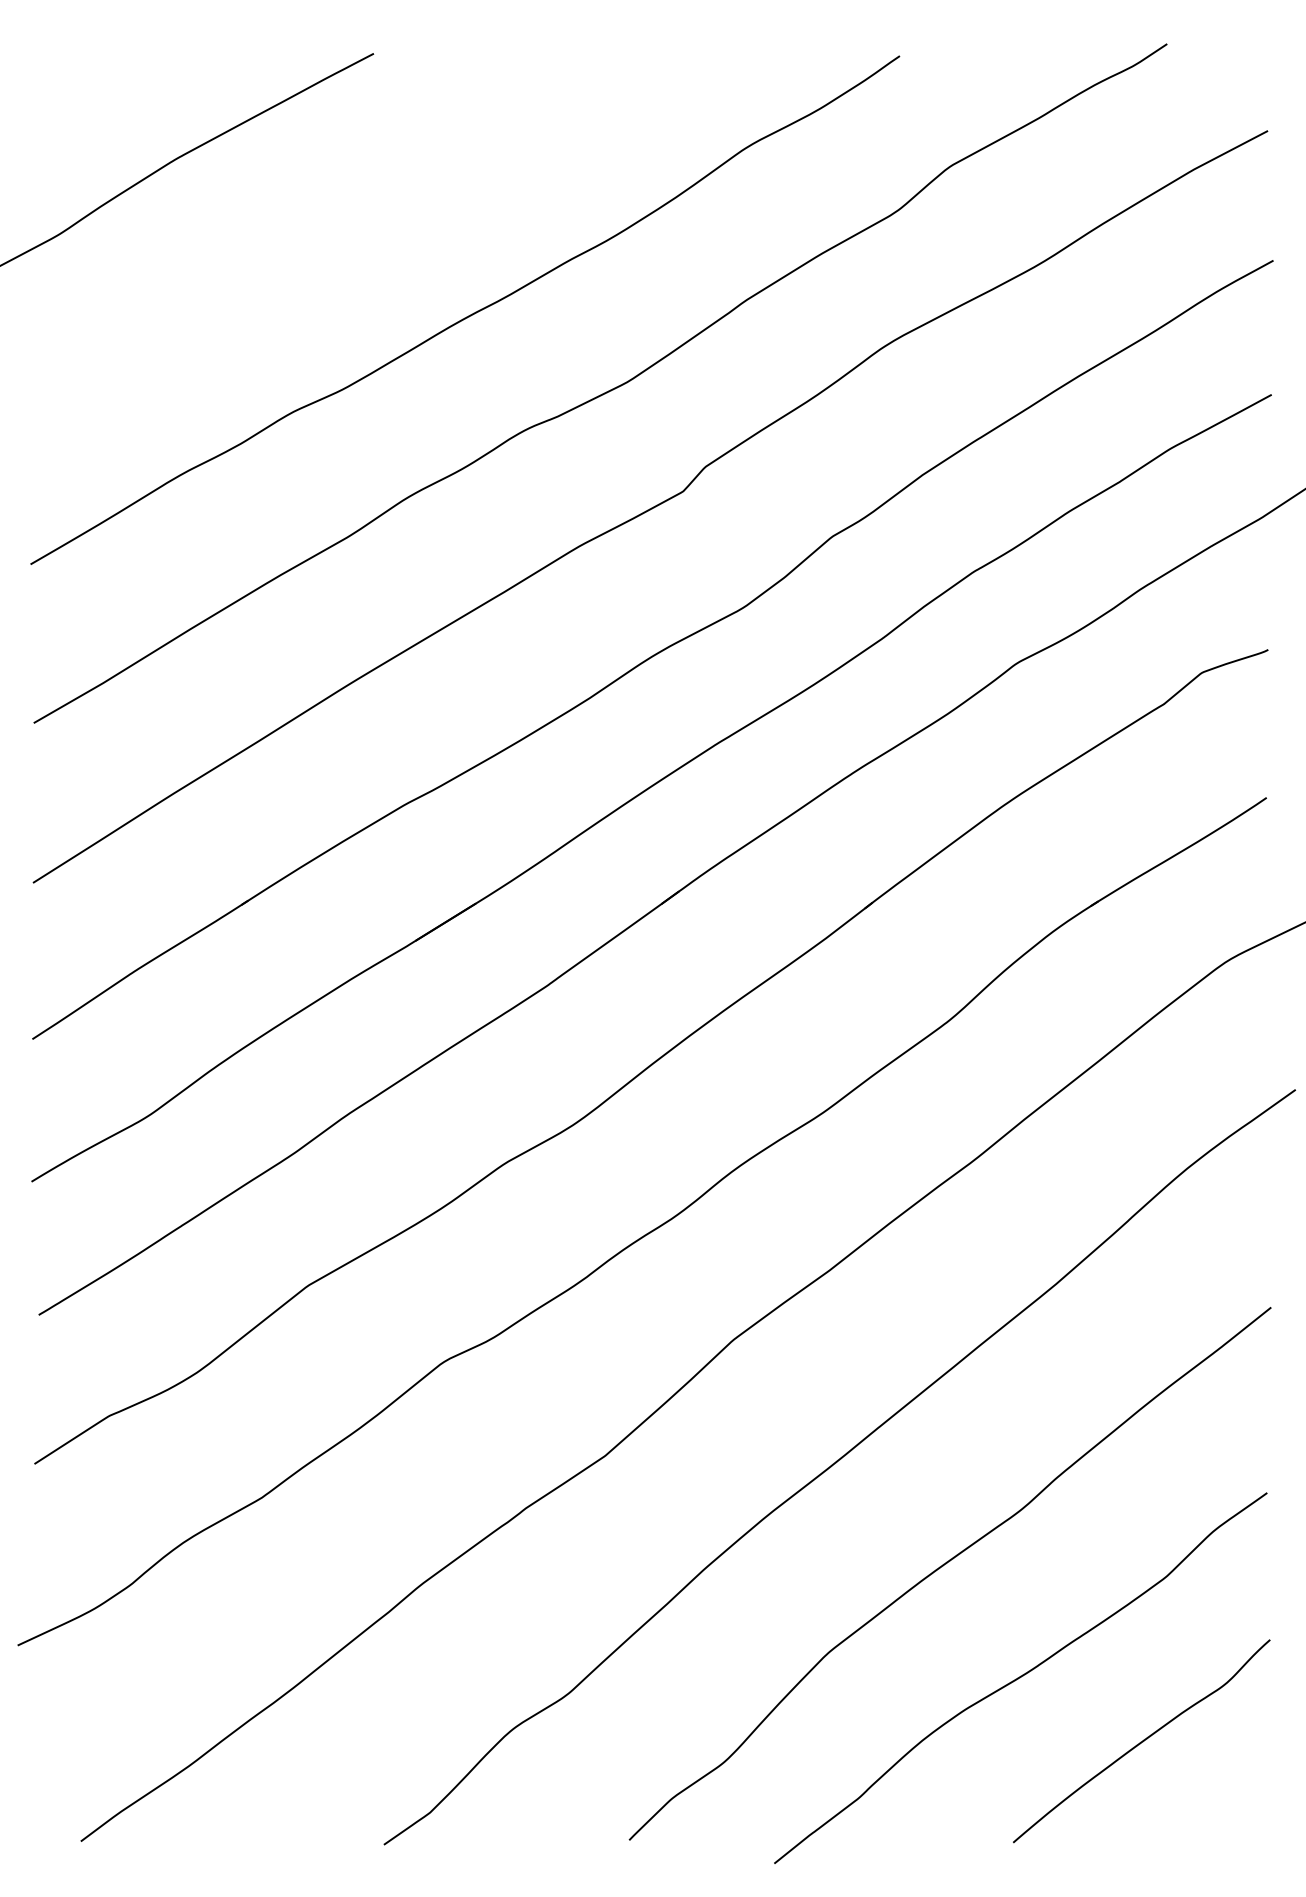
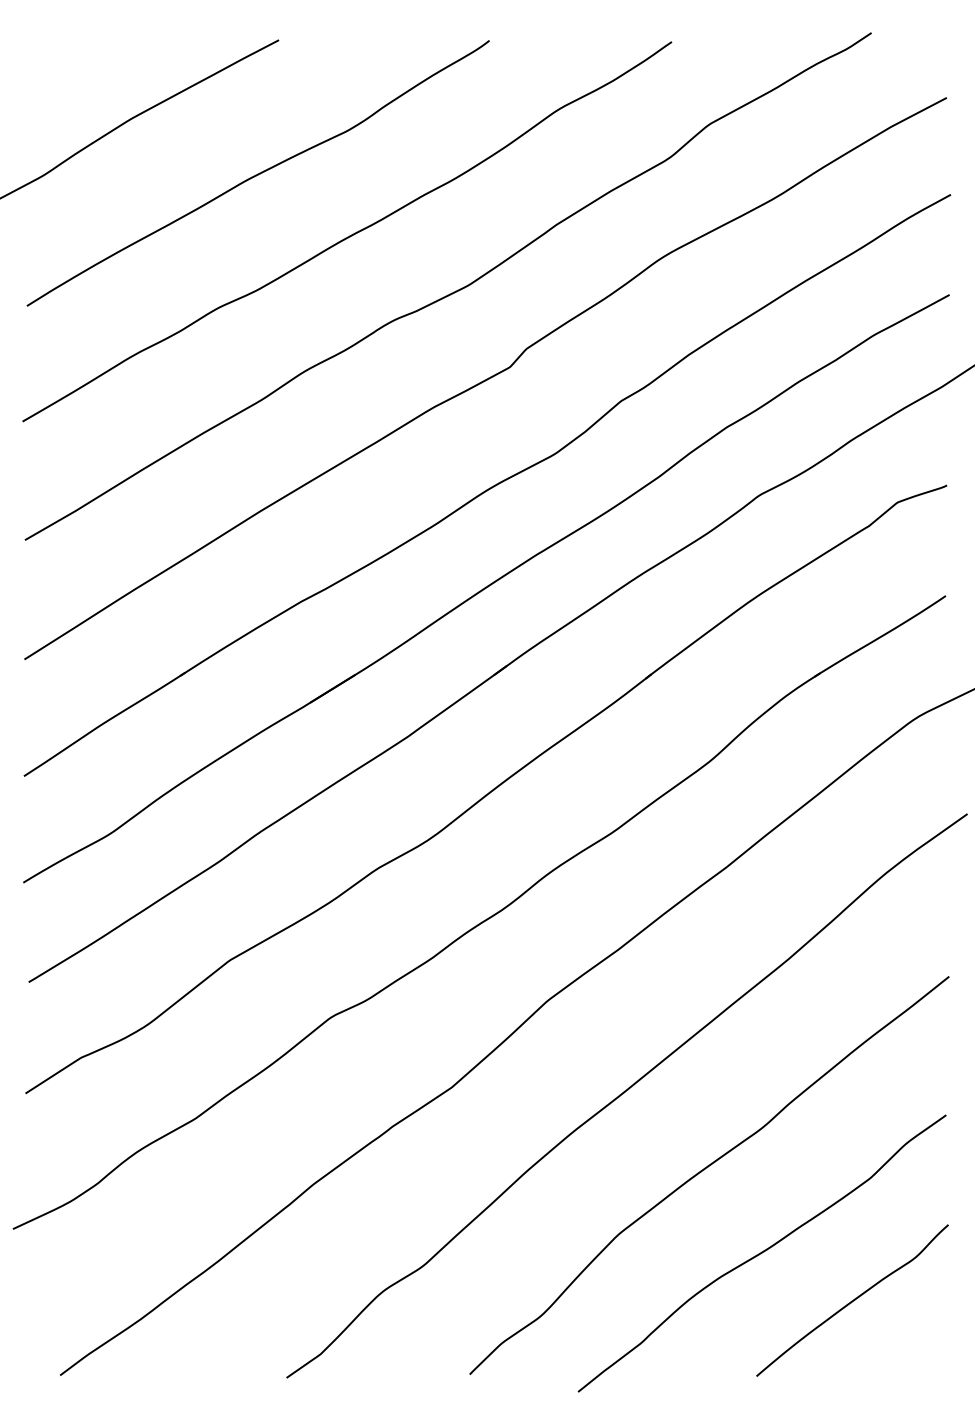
curve: (345, 232) -> (257, 173), added

